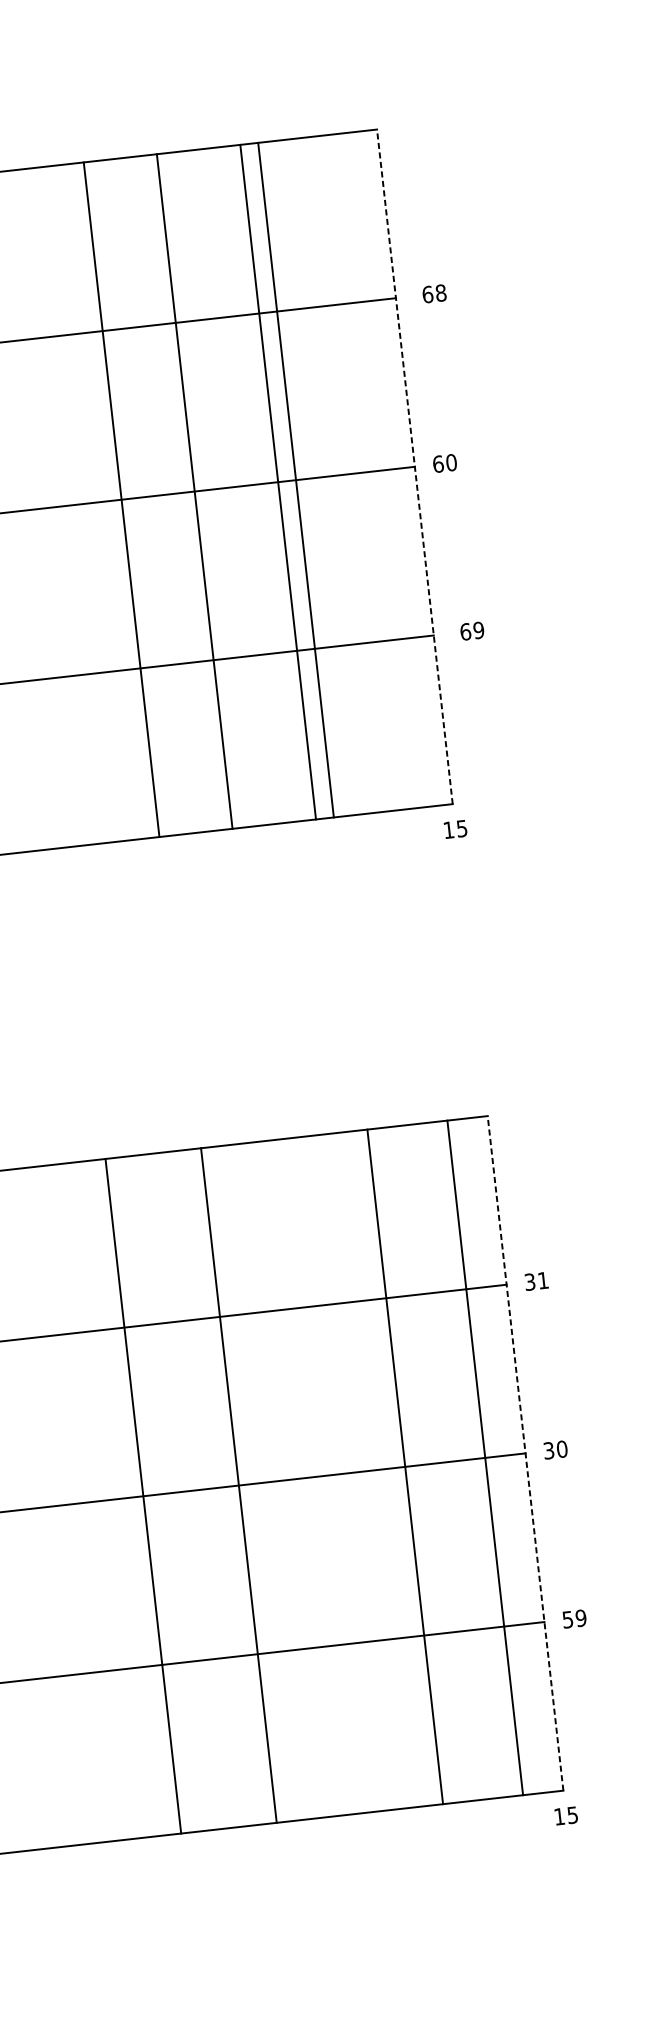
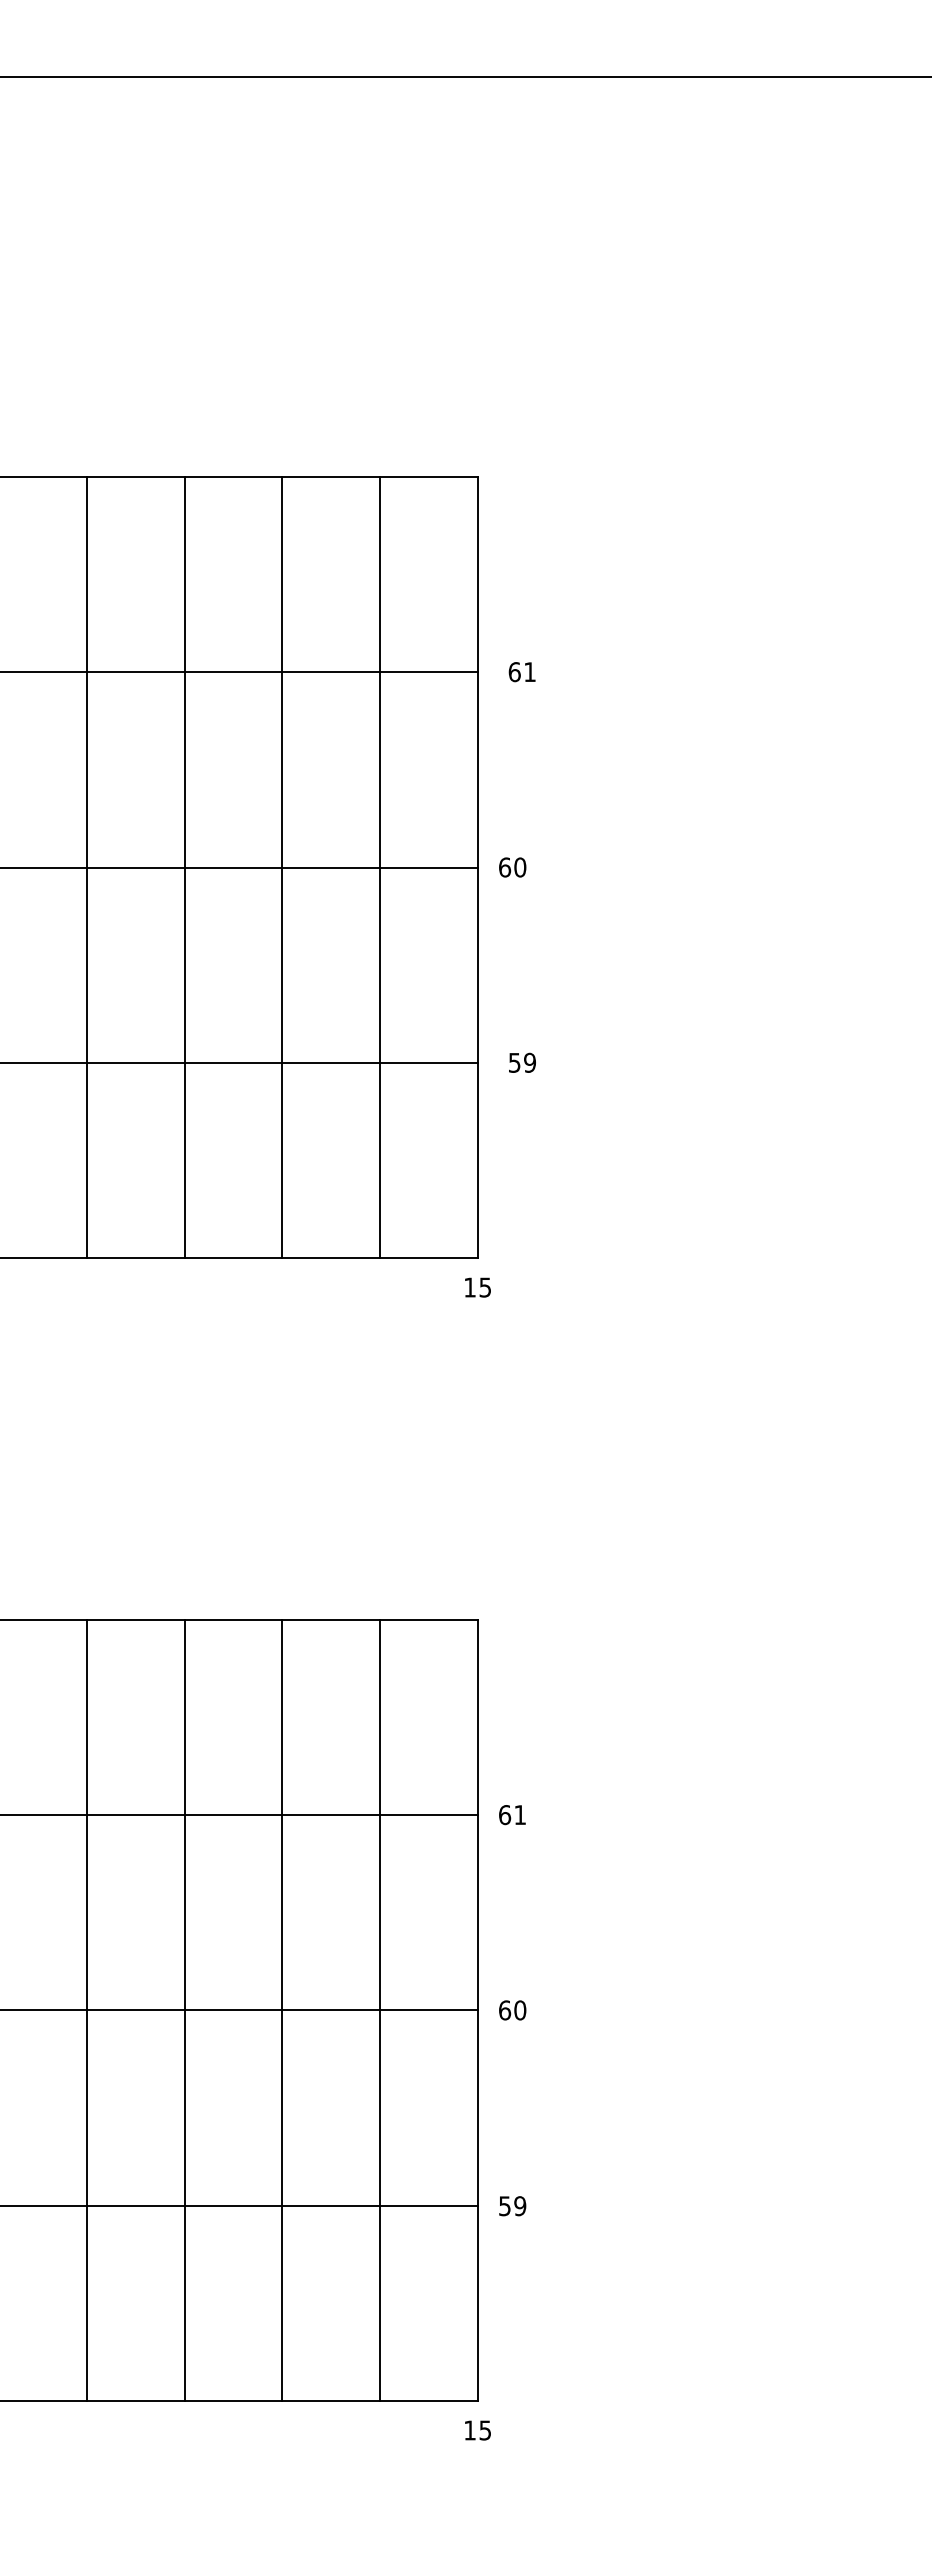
text: (441, 293) -> (530, 672), 68 -> 61
line: (414, 466) -> (477, 867), dashed -> solid
line: (296, 480) -> (380, 867), moved
line: (278, 482) -> (282, 867), moved
line: (194, 491) -> (184, 867), moved
line: (122, 499) -> (87, 867), moved
text: (465, 631) -> (514, 1062), 69 -> 59
text: (530, 1282) -> (505, 1815), 31 -> 61
text: (549, 1450) -> (505, 2010), 30 -> 60
line: (525, 1453) -> (477, 2010), dashed -> solid
line: (485, 1457) -> (380, 2010), moved
line: (405, 1466) -> (282, 2010), moved
line: (238, 1485) -> (184, 2010), moved
line: (143, 1496) -> (87, 2010), moved

